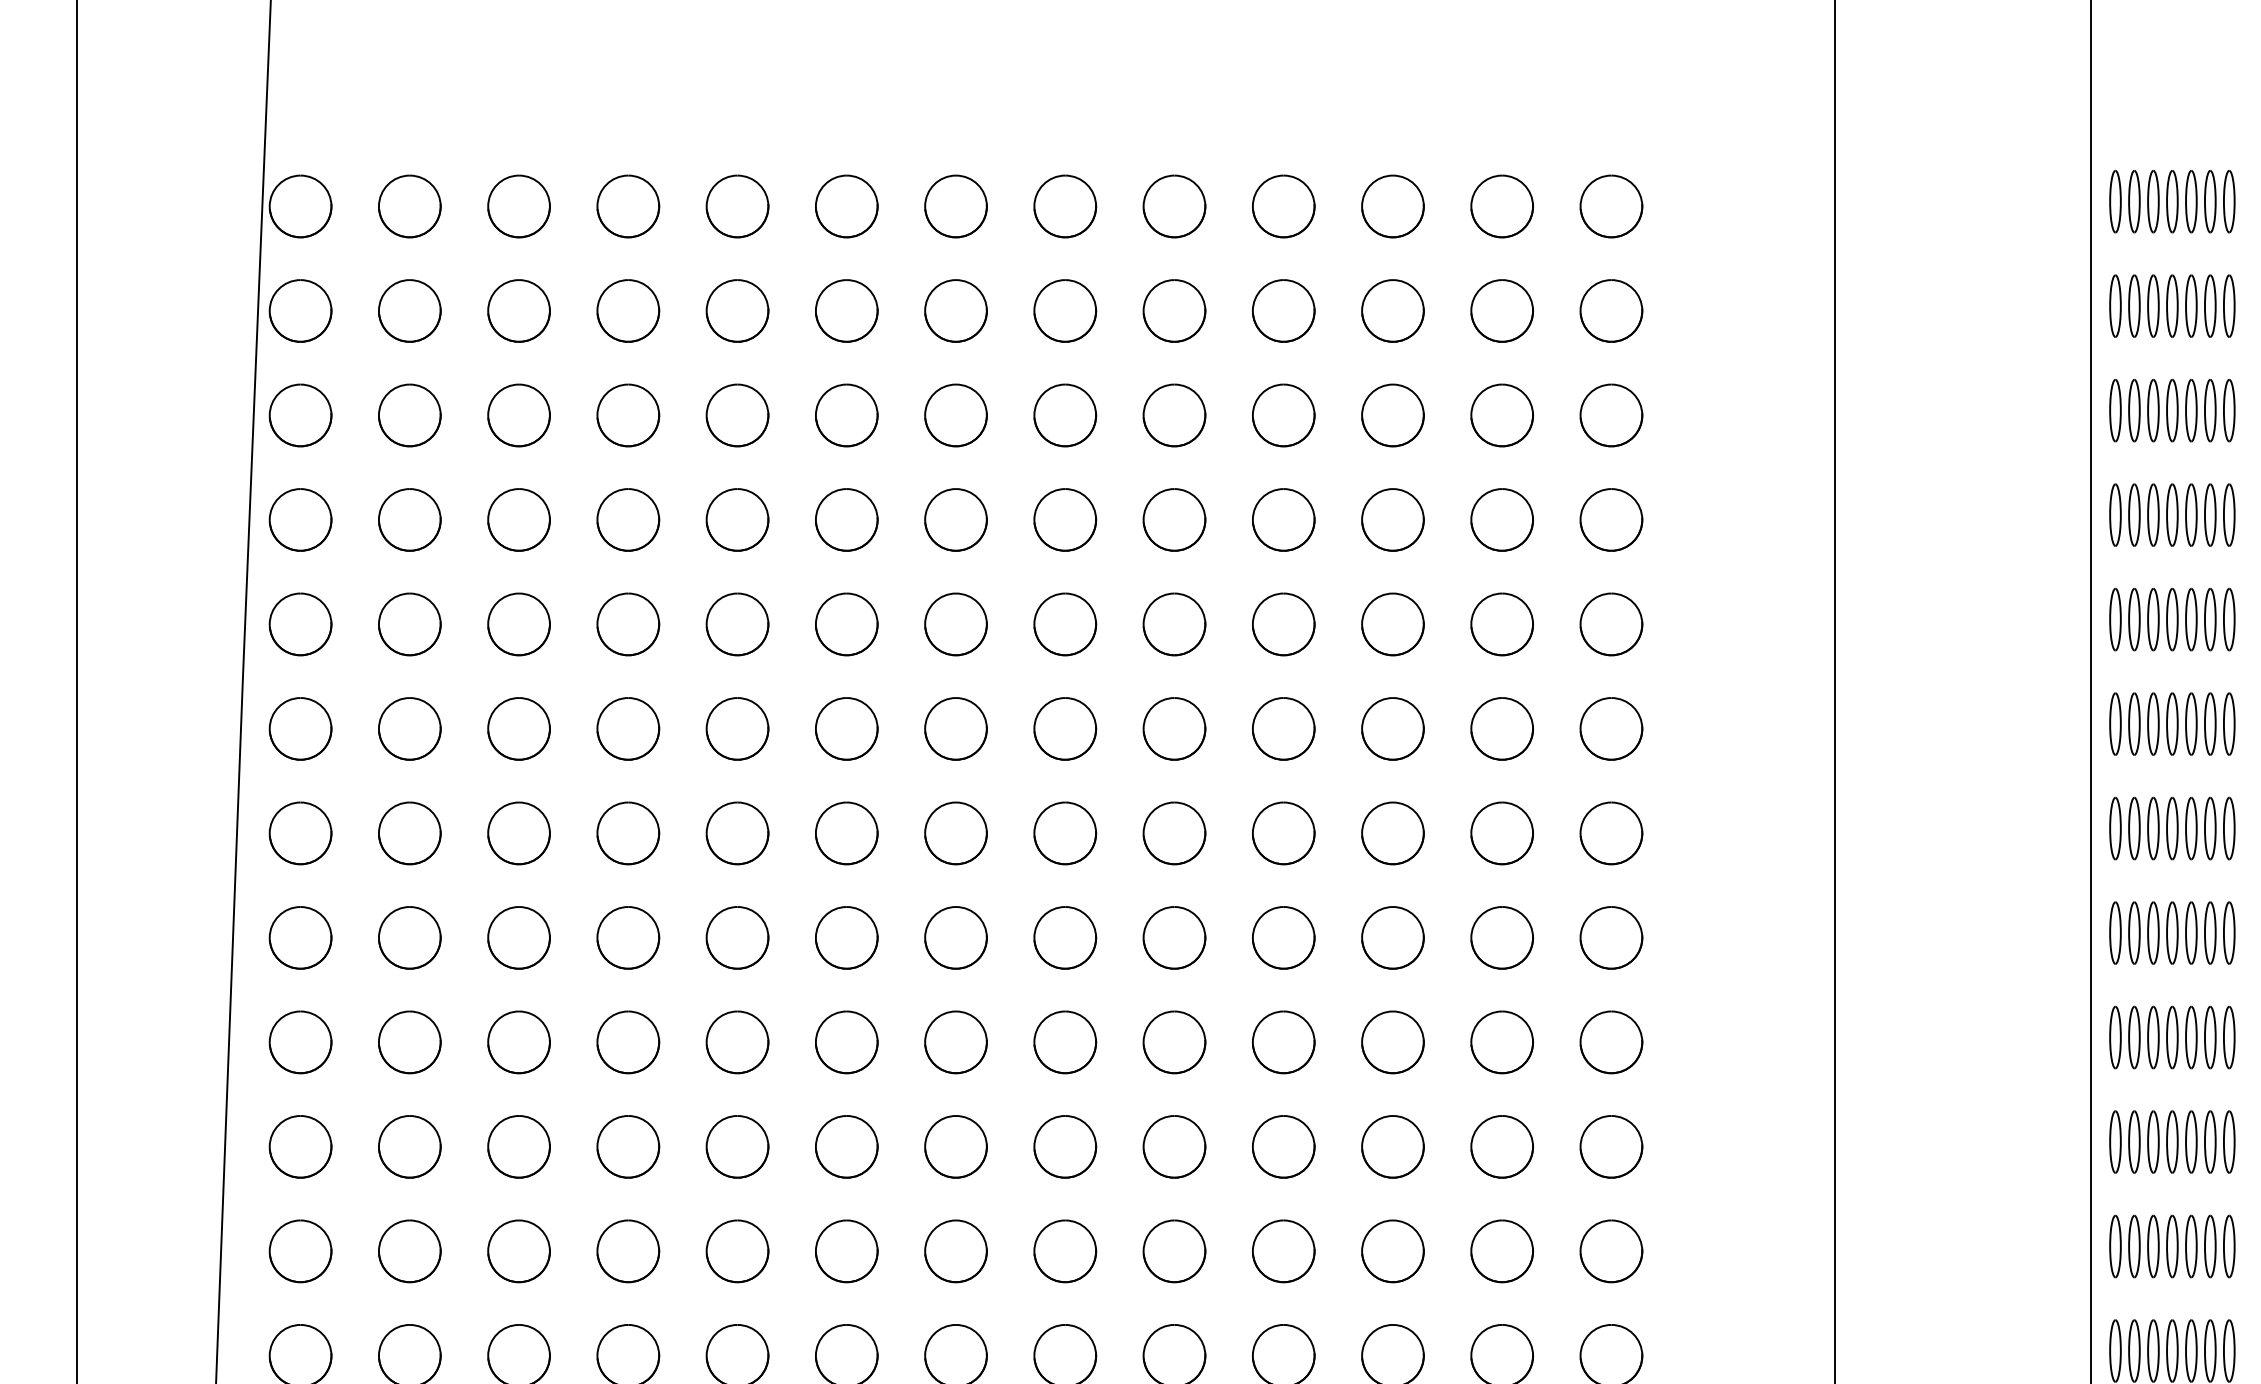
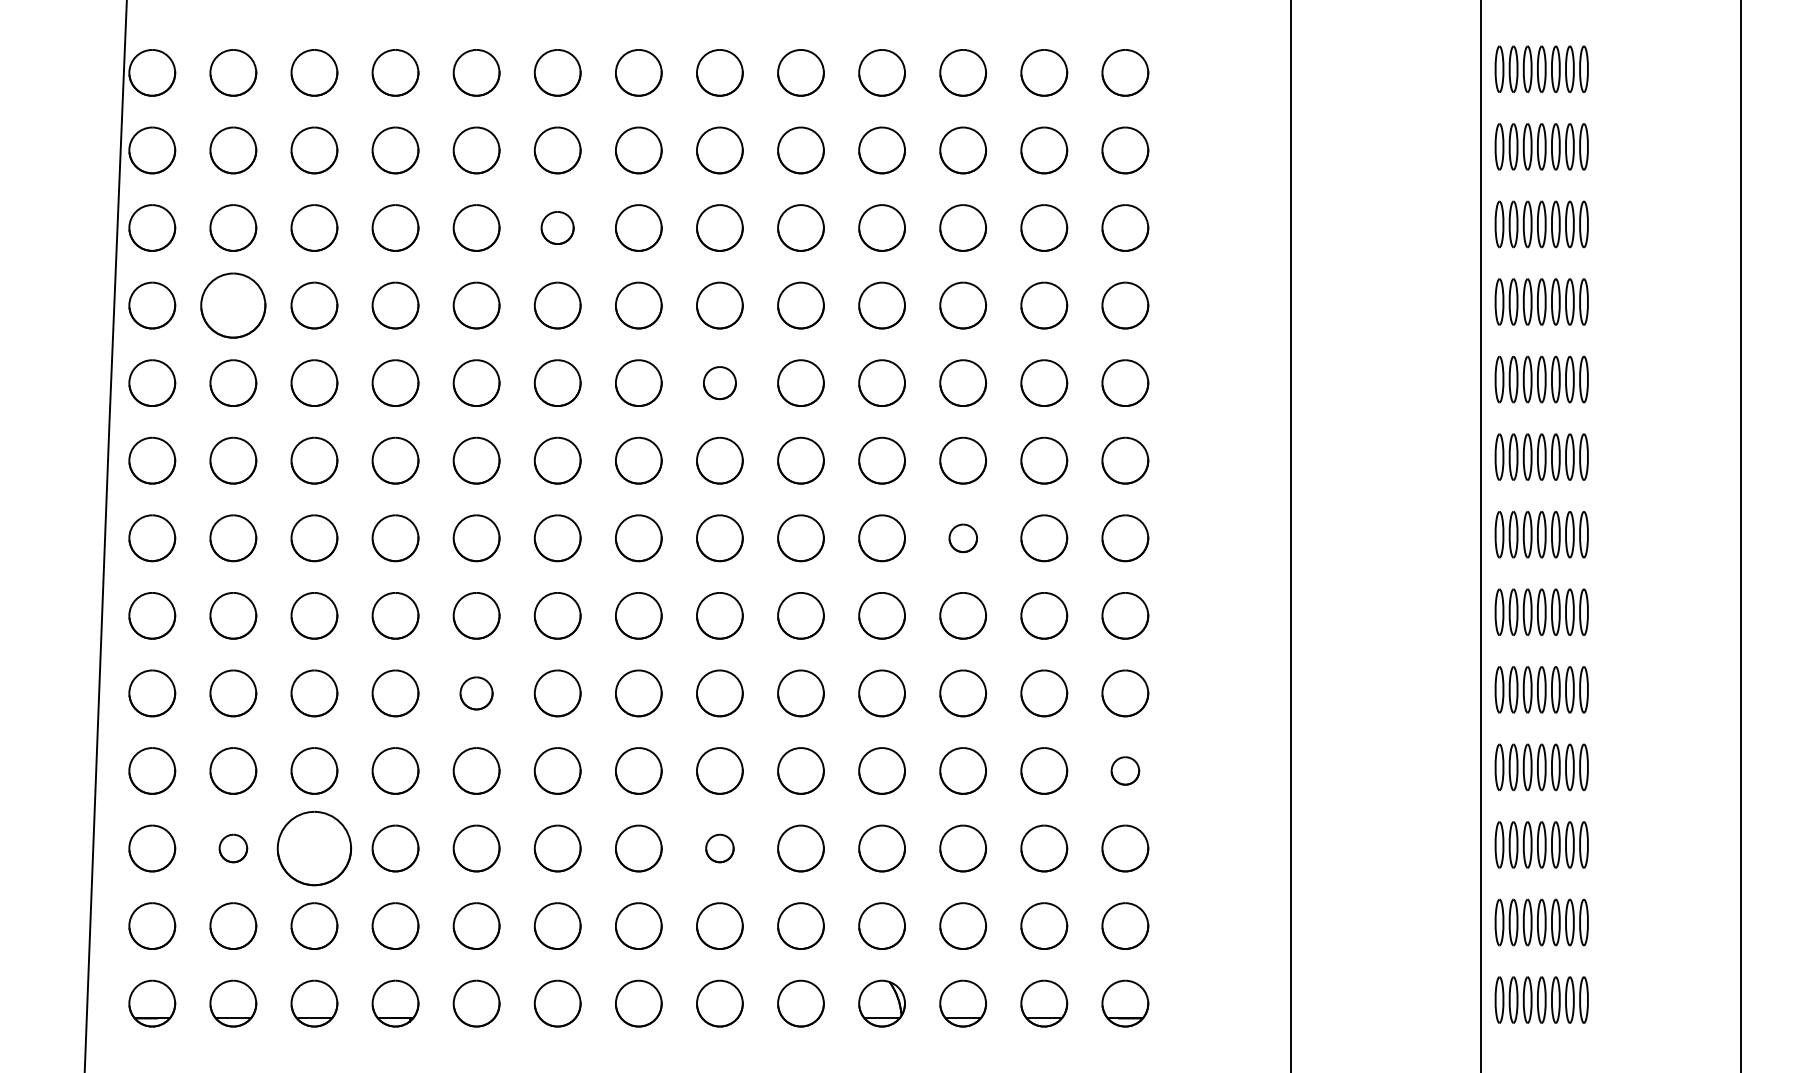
part: (846, 414) -> (557, 227), size x0.7
part: (410, 519) -> (233, 305), size x1.4
part: (1064, 623) -> (719, 382), size x0.7
part: (1393, 833) -> (963, 538), size x0.6
part: (737, 1042) -> (476, 693), size x0.7
part: (1611, 1146) -> (1125, 770), size x0.6
part: (410, 1251) -> (233, 848), size x0.6
part: (519, 1251) -> (314, 848), size x1.6
part: (1064, 1251) -> (719, 848), size x0.6

